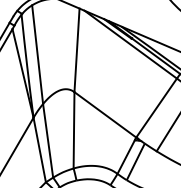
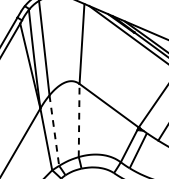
line: (74, 129) -> (79, 119), solid -> dashed
line: (48, 141) -> (54, 131), solid -> dashed

